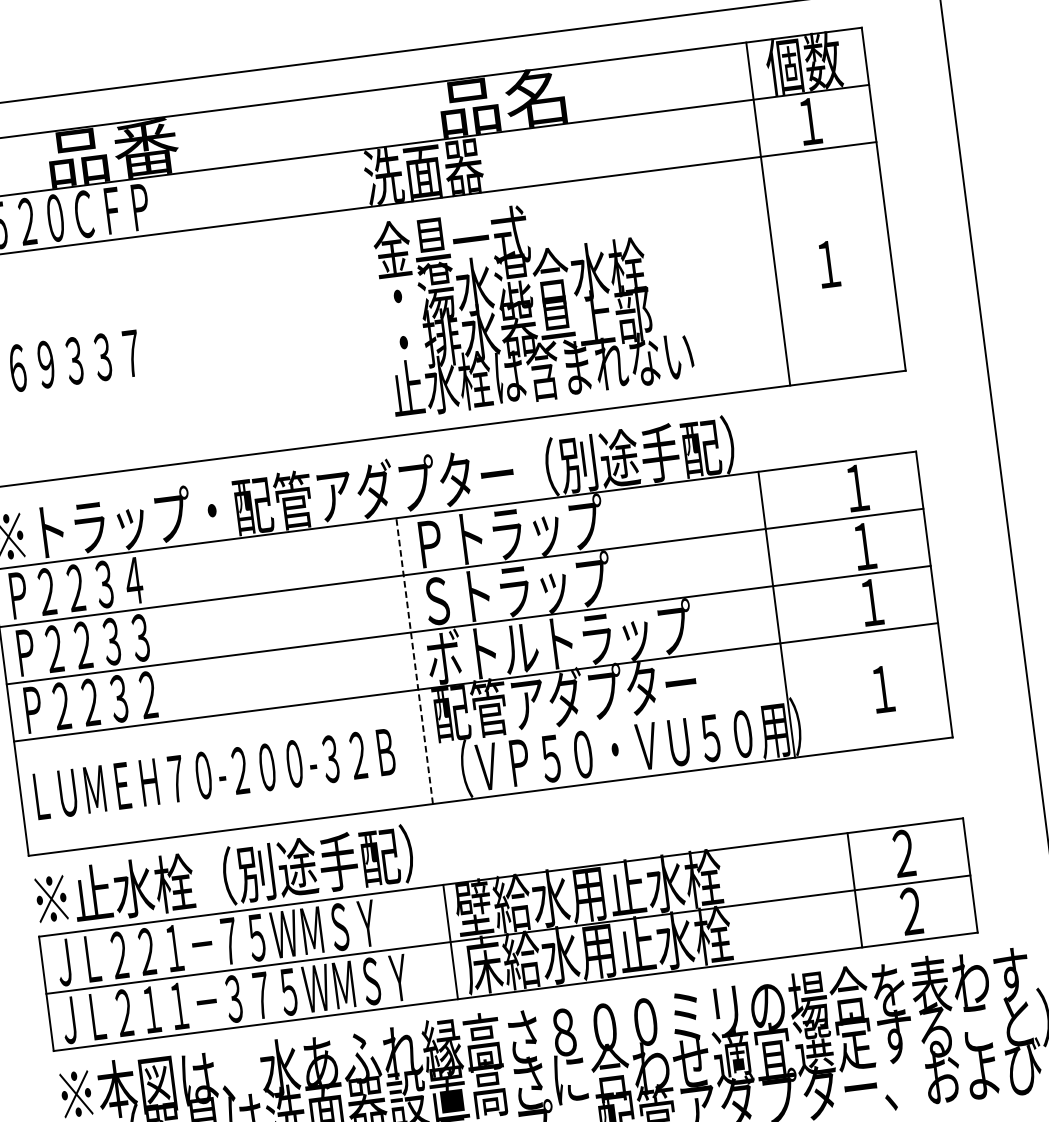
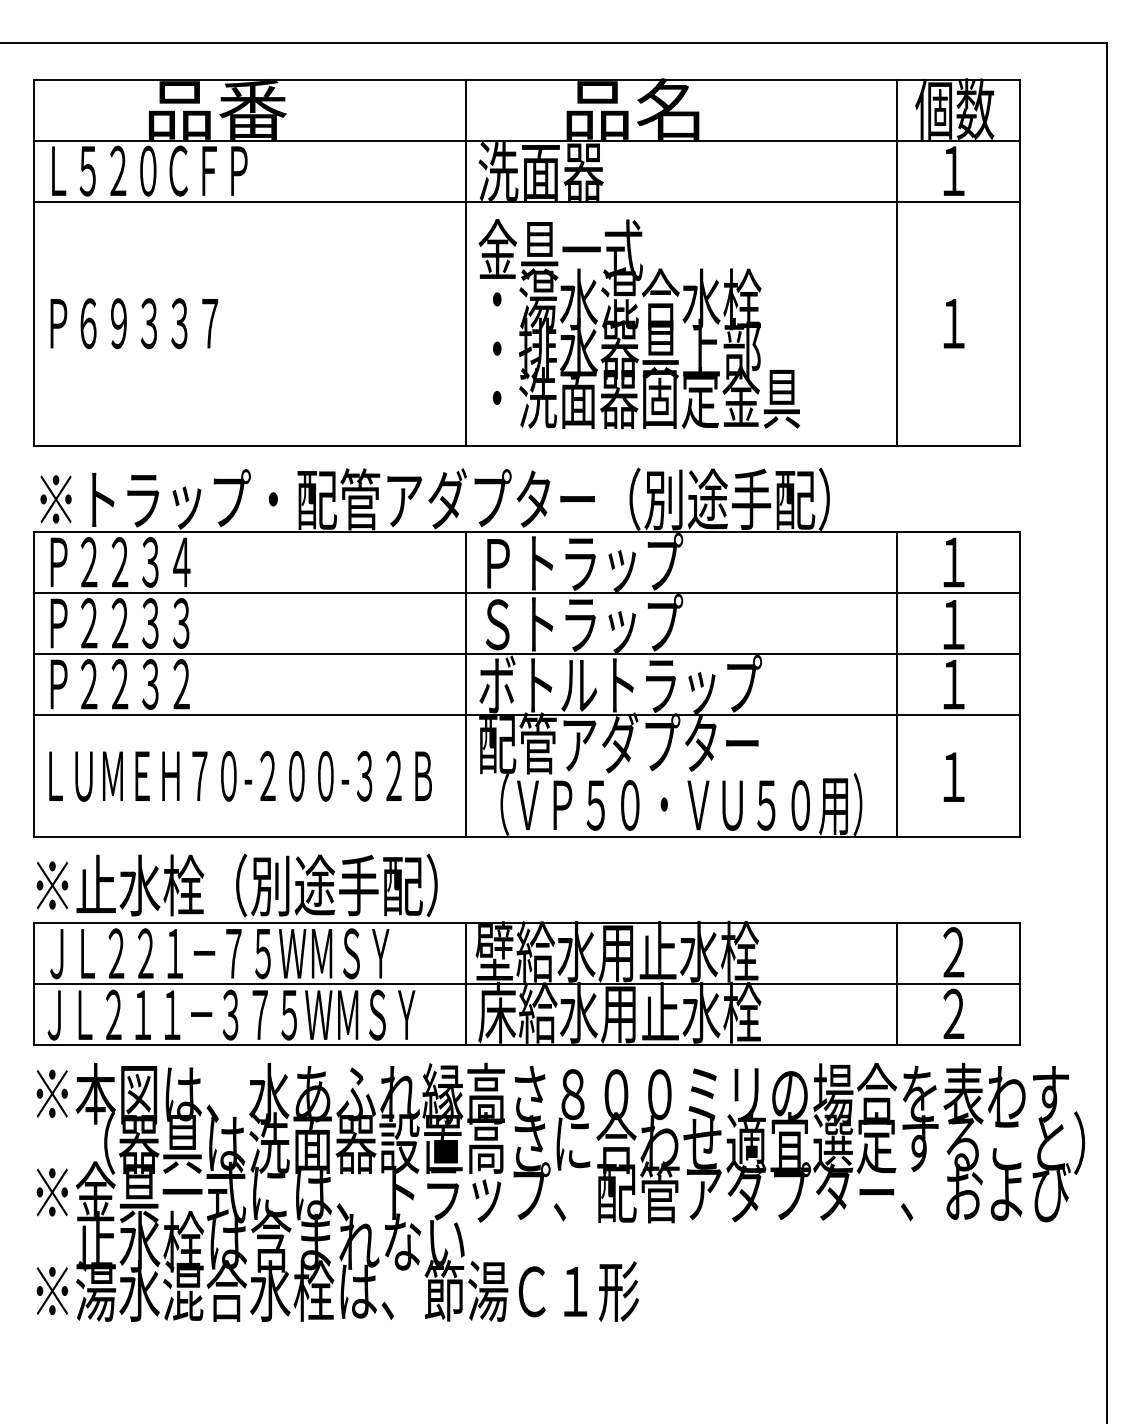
line: (363, 265) -> (465, 262), added
text: (543, 371) -> (639, 397), 止水栓は含まれない -> ・洗面器固定金具
line: (777, 614) -> (897, 684), moved
line: (414, 661) -> (465, 684), dashed -> solid

